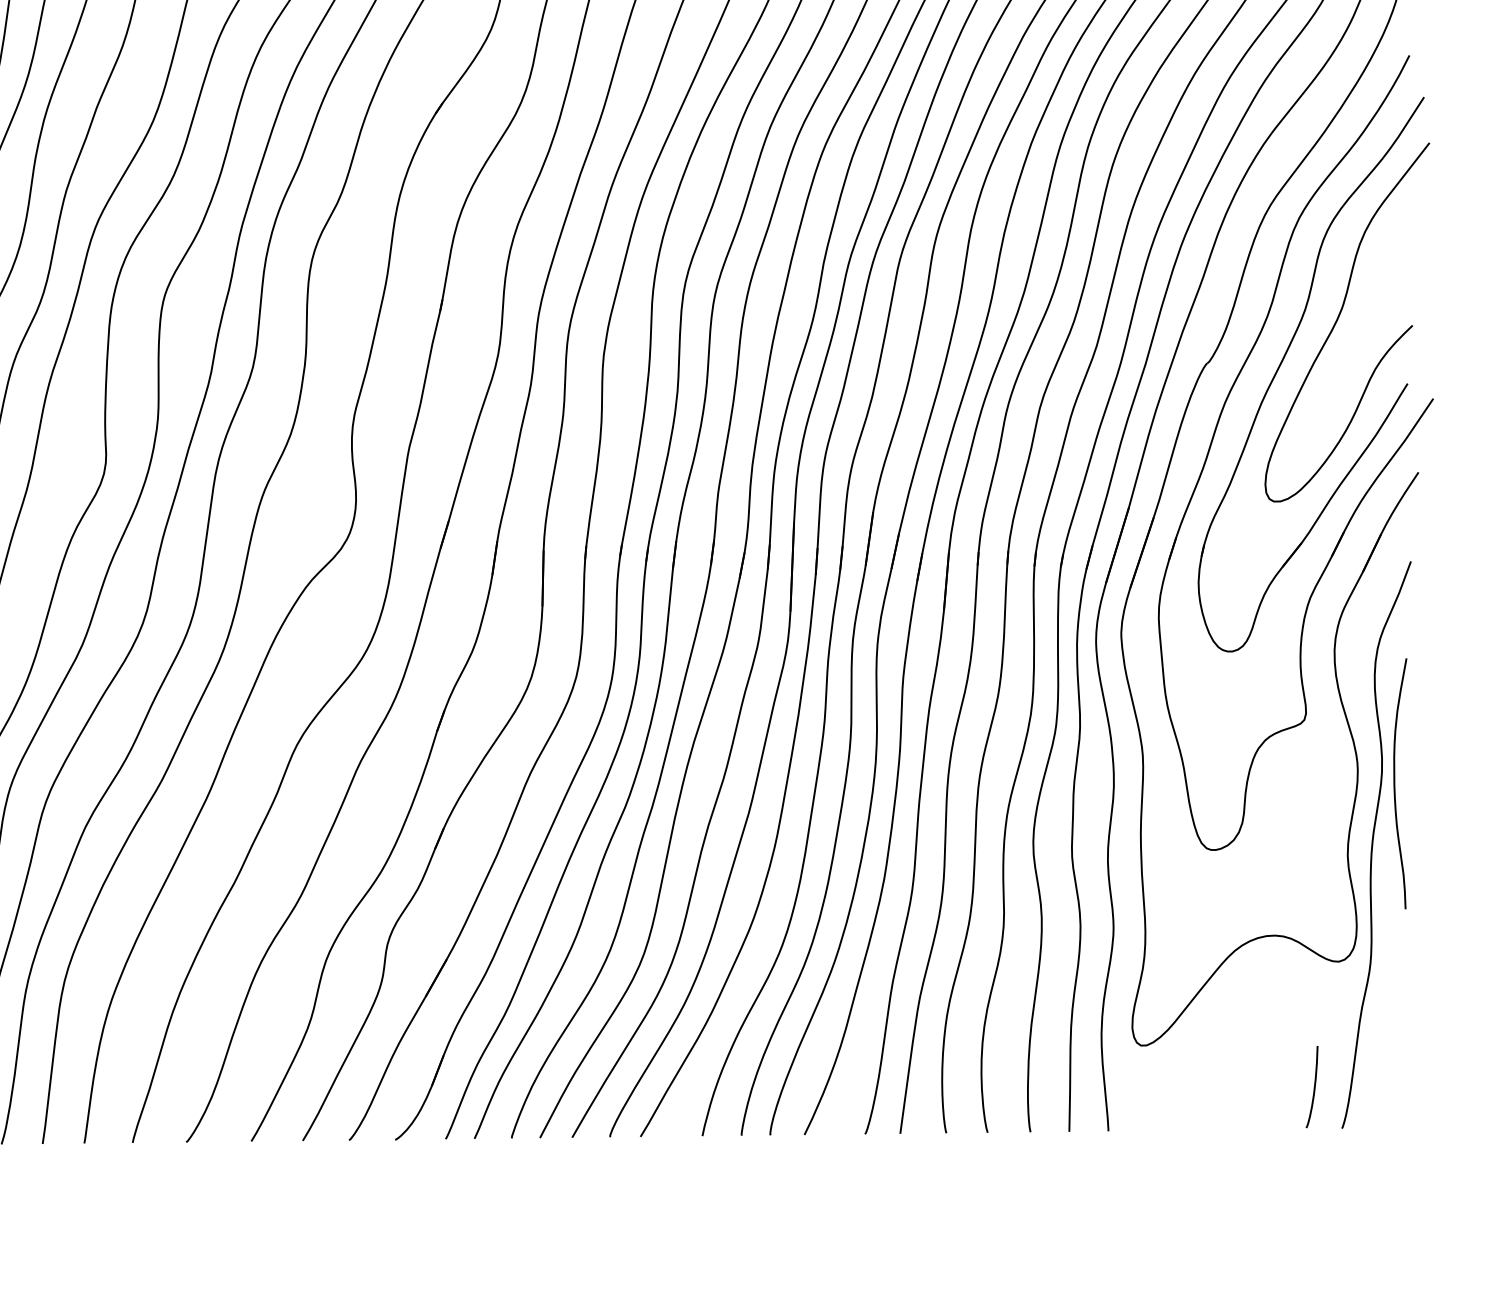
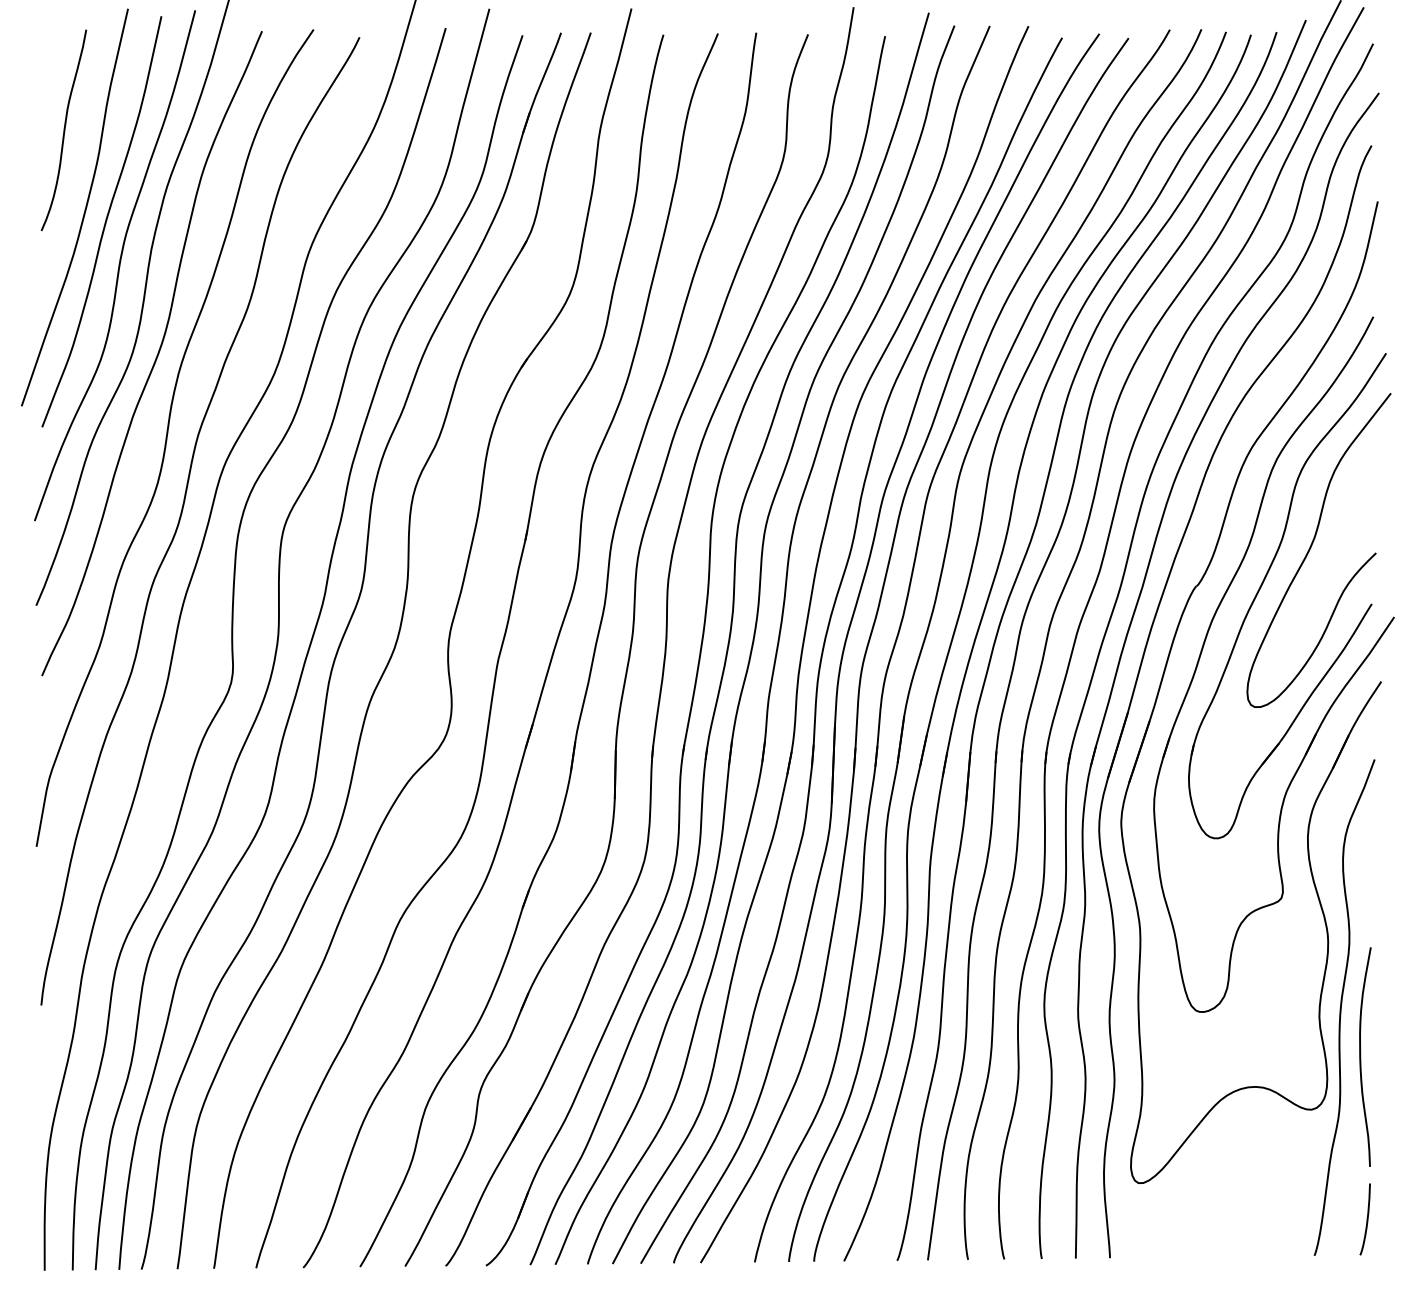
curve: (1395, 783) -> (1361, 1056), moved
curve: (1313, 1087) -> (1366, 1219), moved

